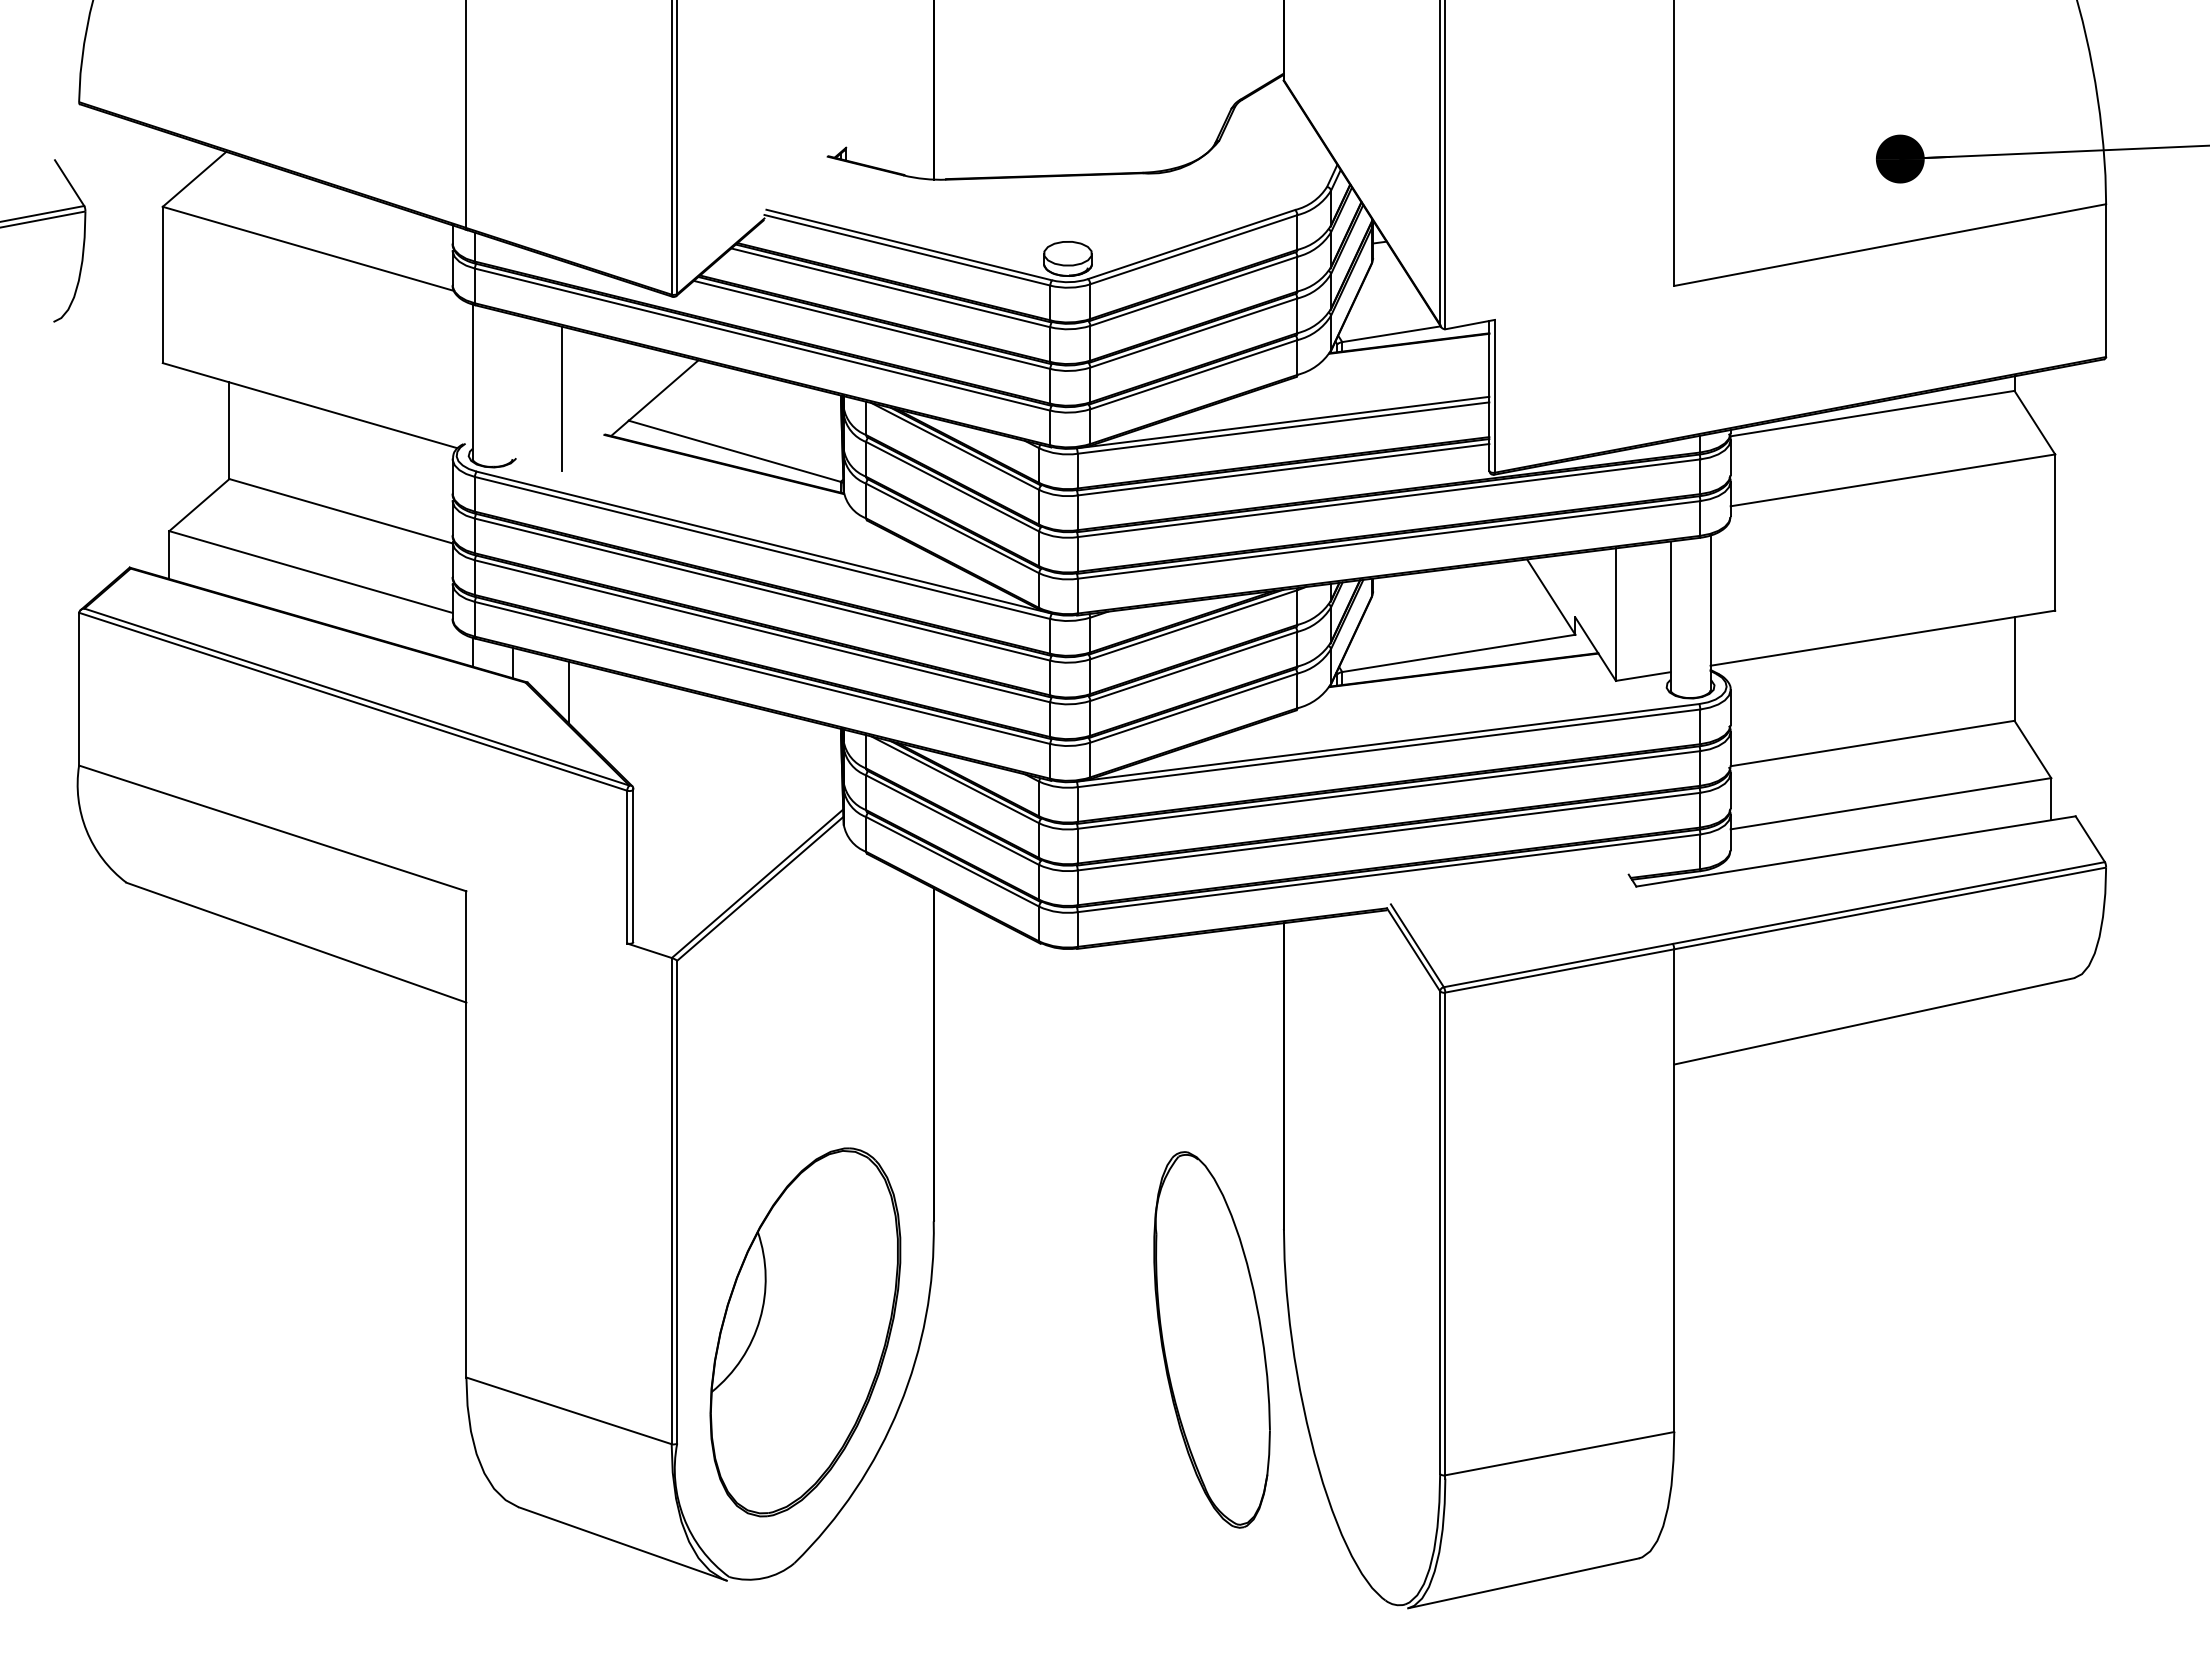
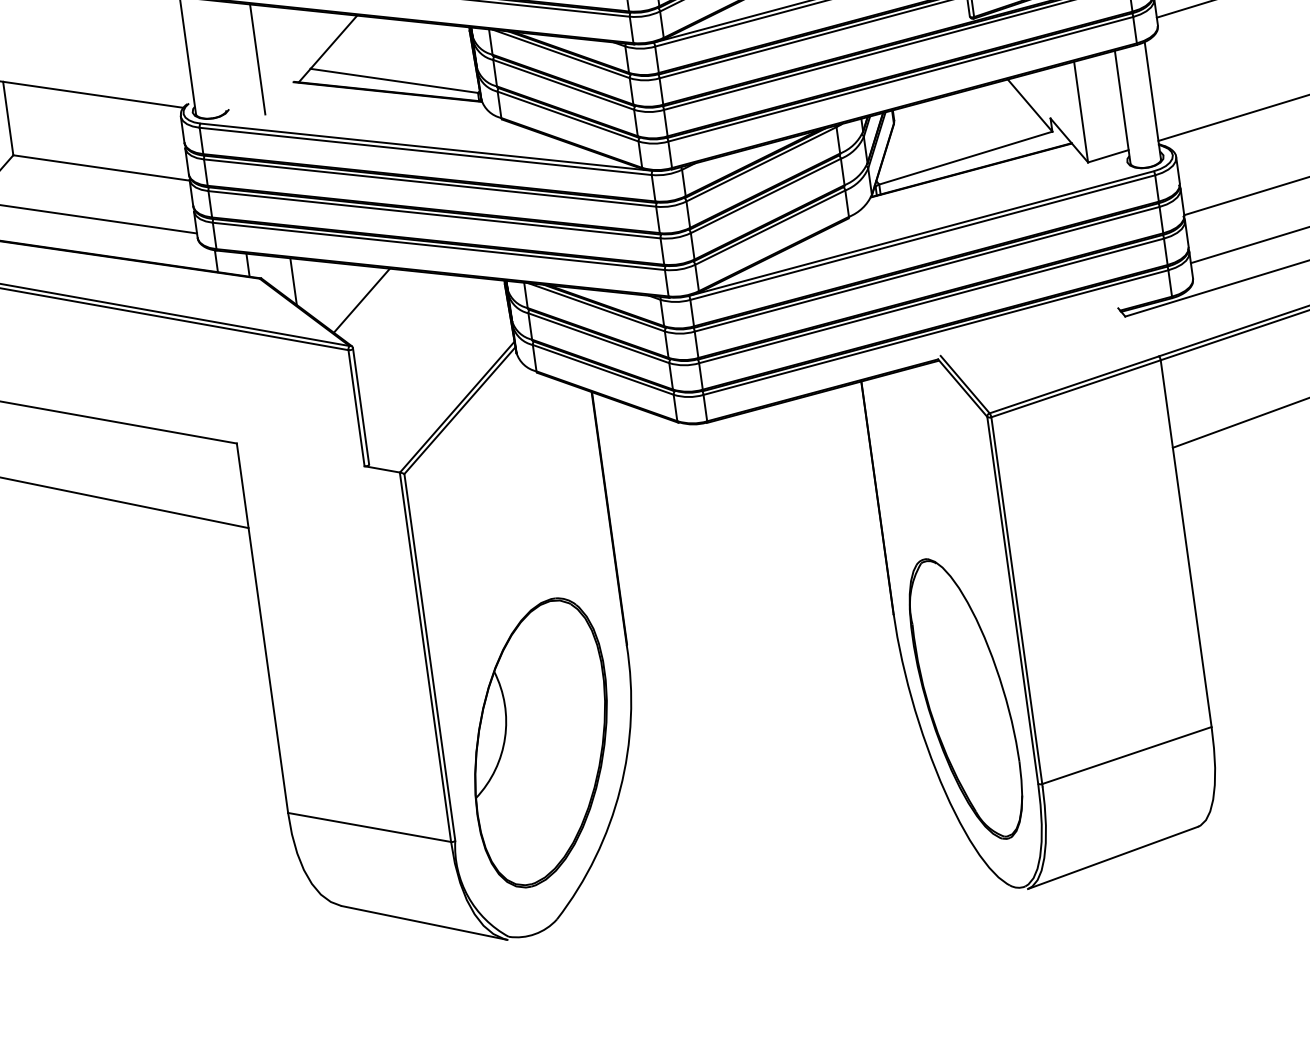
line: (653, 728) -> (361, 300), added
part: (1211, 1339) -> (965, 698), moved

